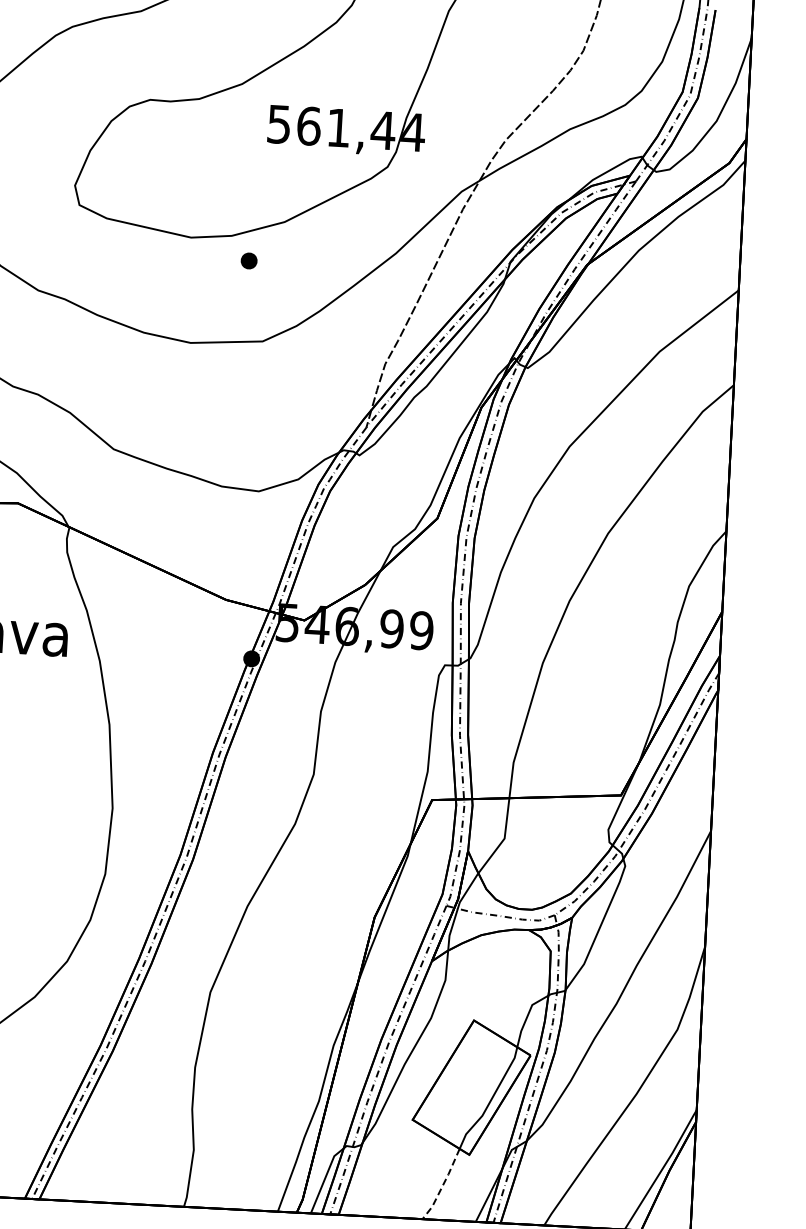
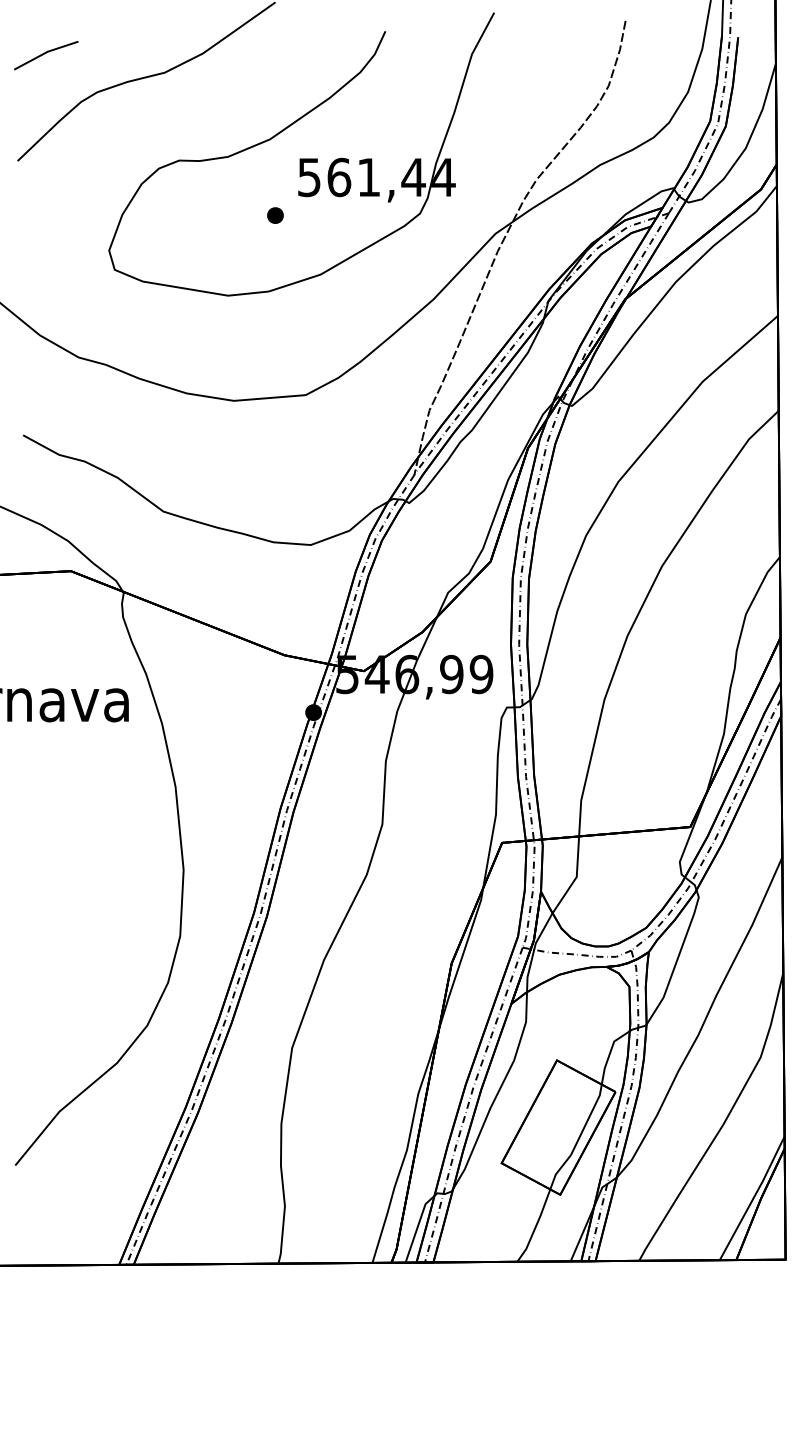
part: (249, 260) -> (275, 215), moved
line: (442, 1185) -> (535, 1227), dashed -> solid

